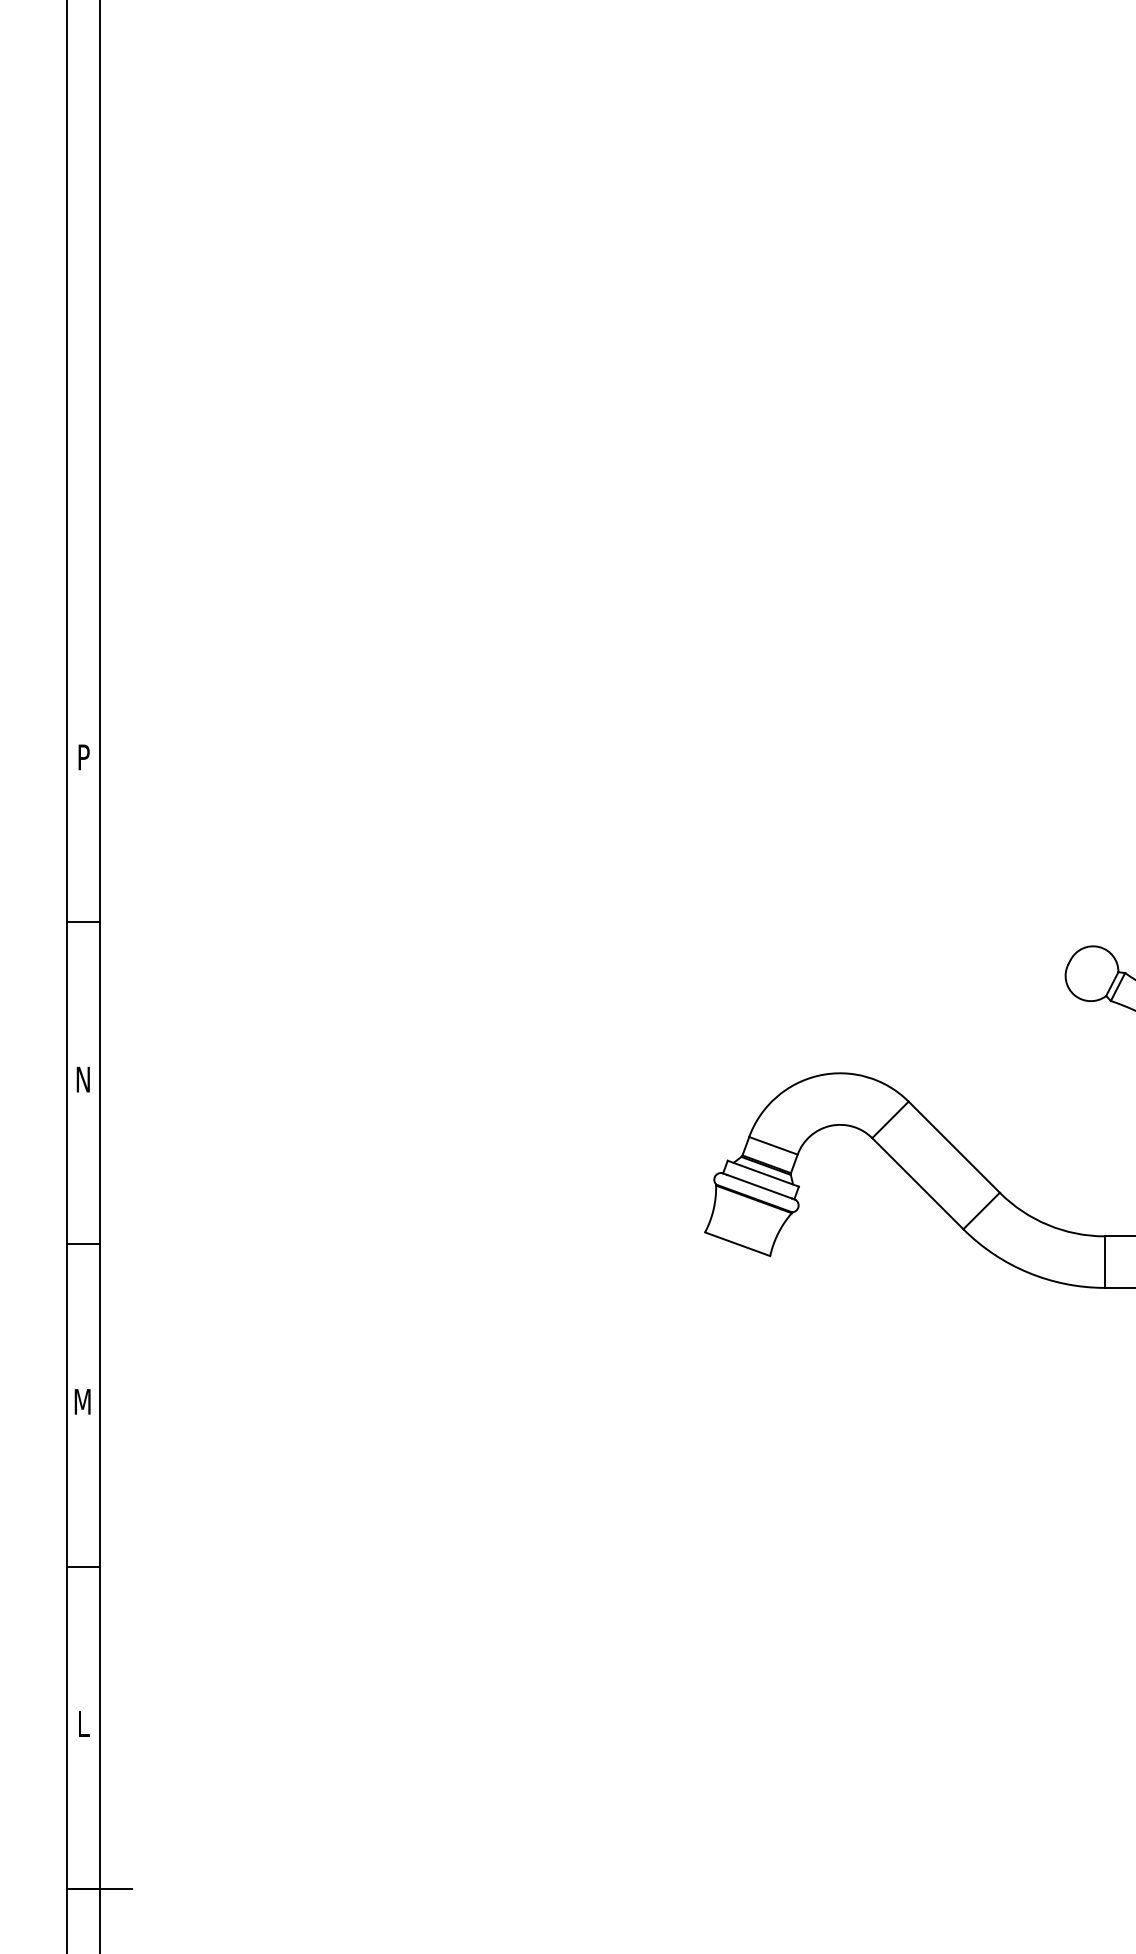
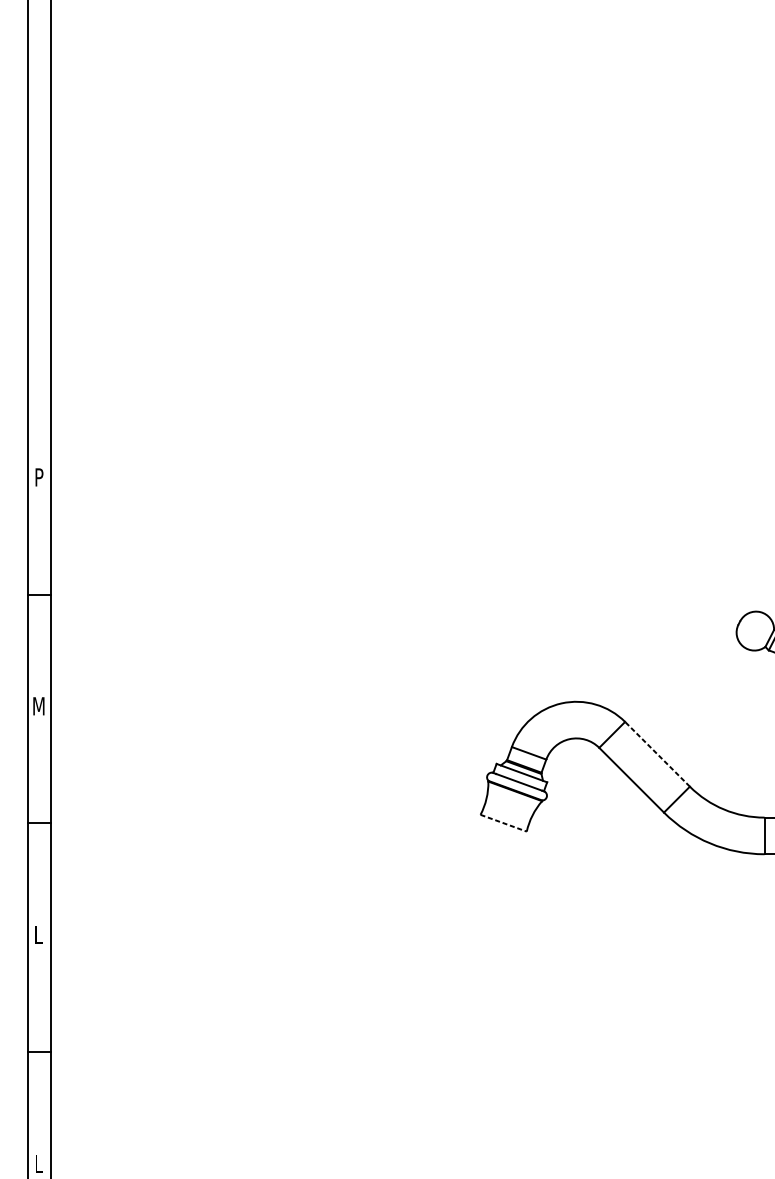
text: (83, 1079) -> (39, 706), N -> M
line: (953, 1146) -> (656, 753), solid -> dashed
line: (737, 1244) -> (503, 823), solid -> dashed
text: (82, 1401) -> (38, 934), M -> L

